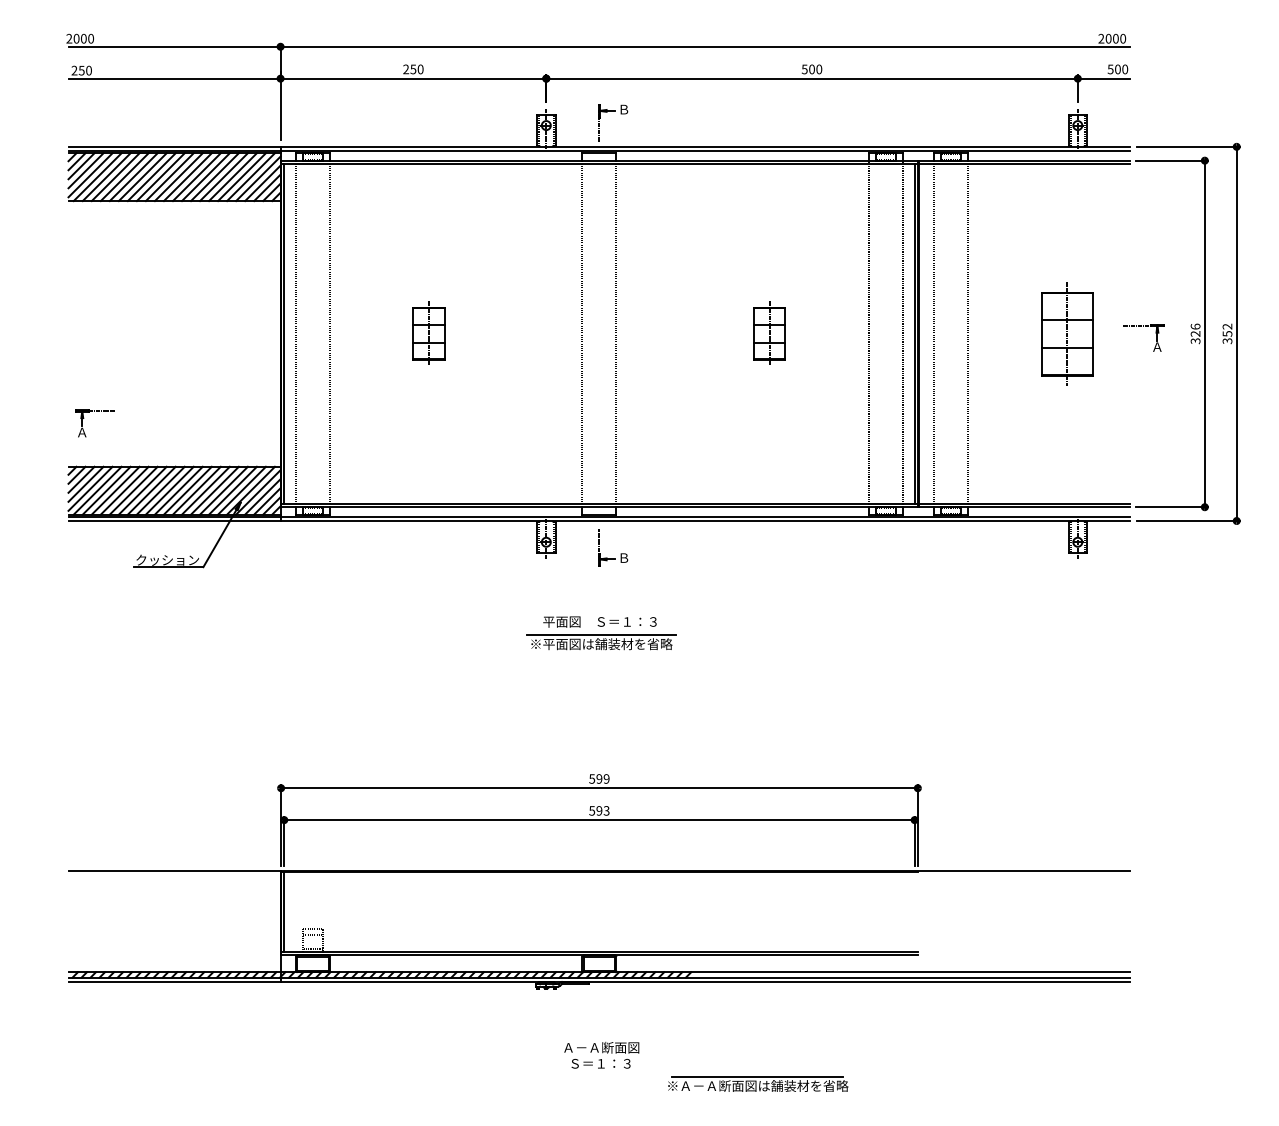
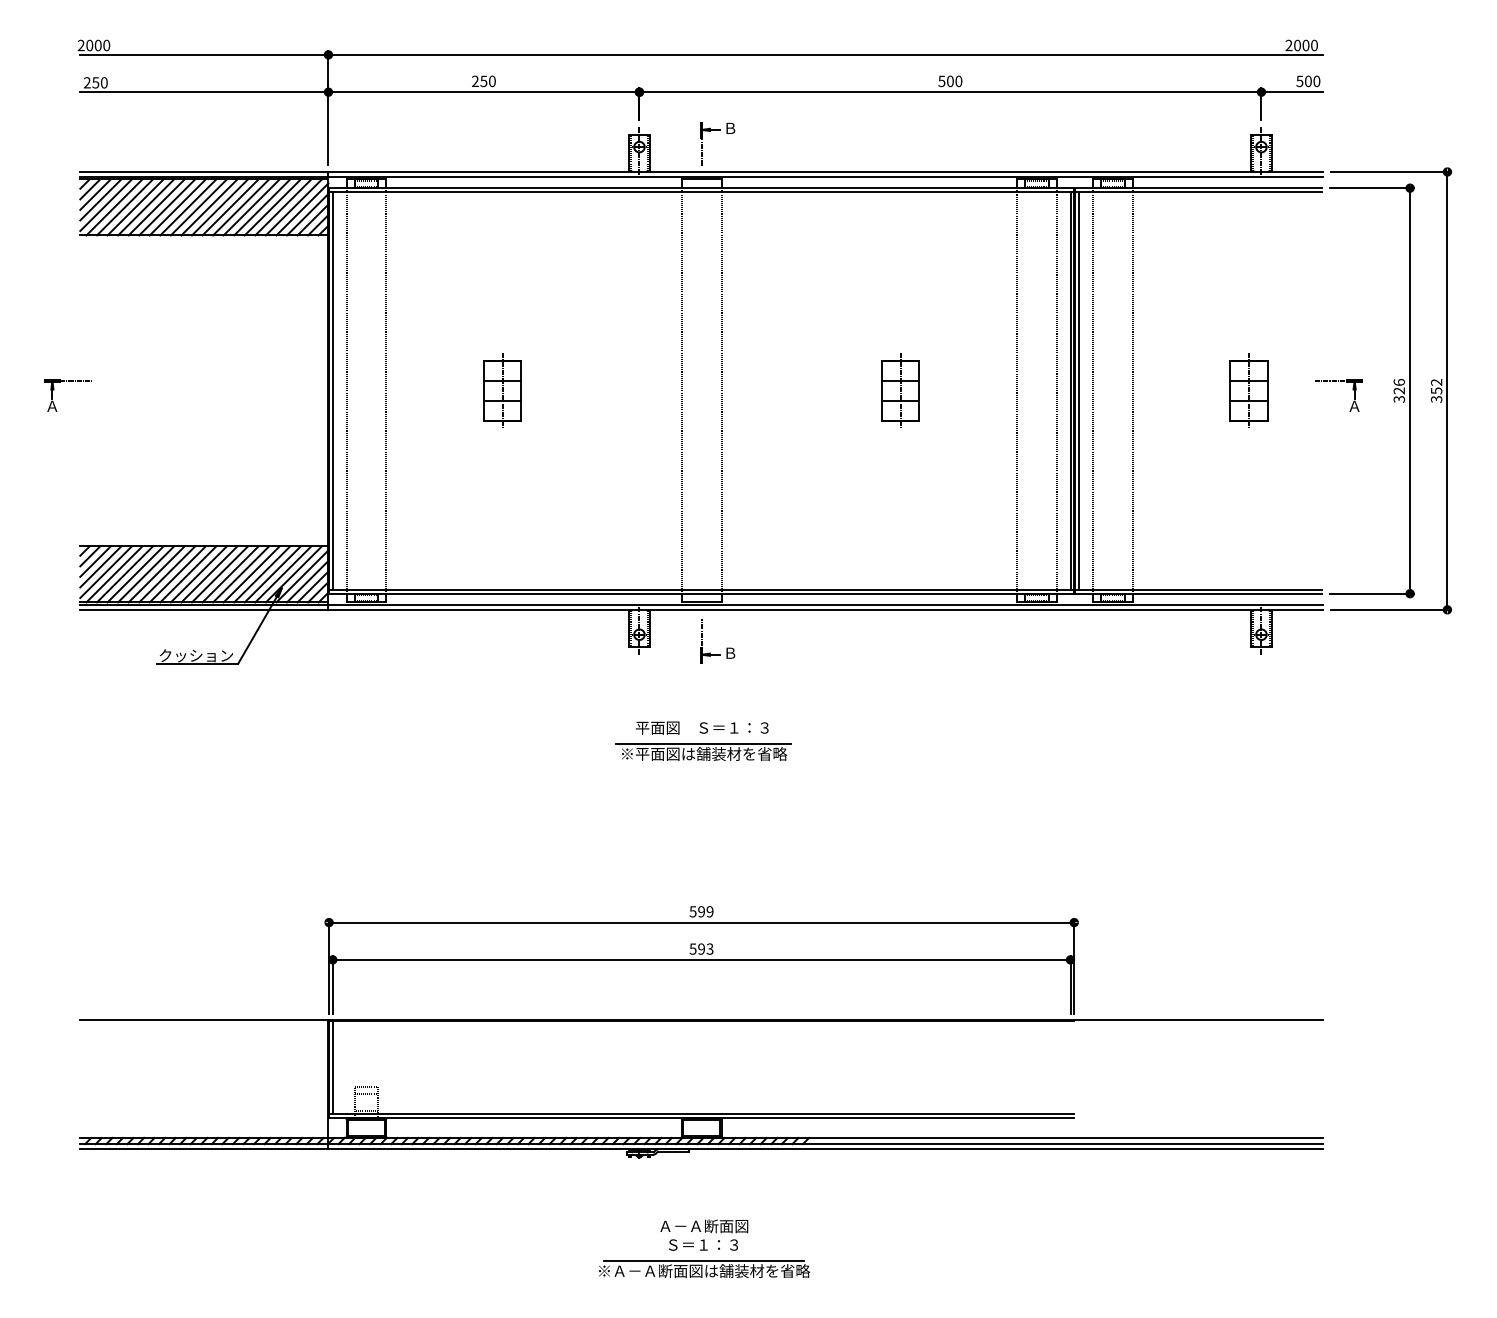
line: (922, 333) -> (1079, 390), added
part: (1066, 333) -> (1248, 390), size x0.62
part: (84, 419) -> (54, 390), moved
part: (758, 1083) -> (704, 1268), moved

